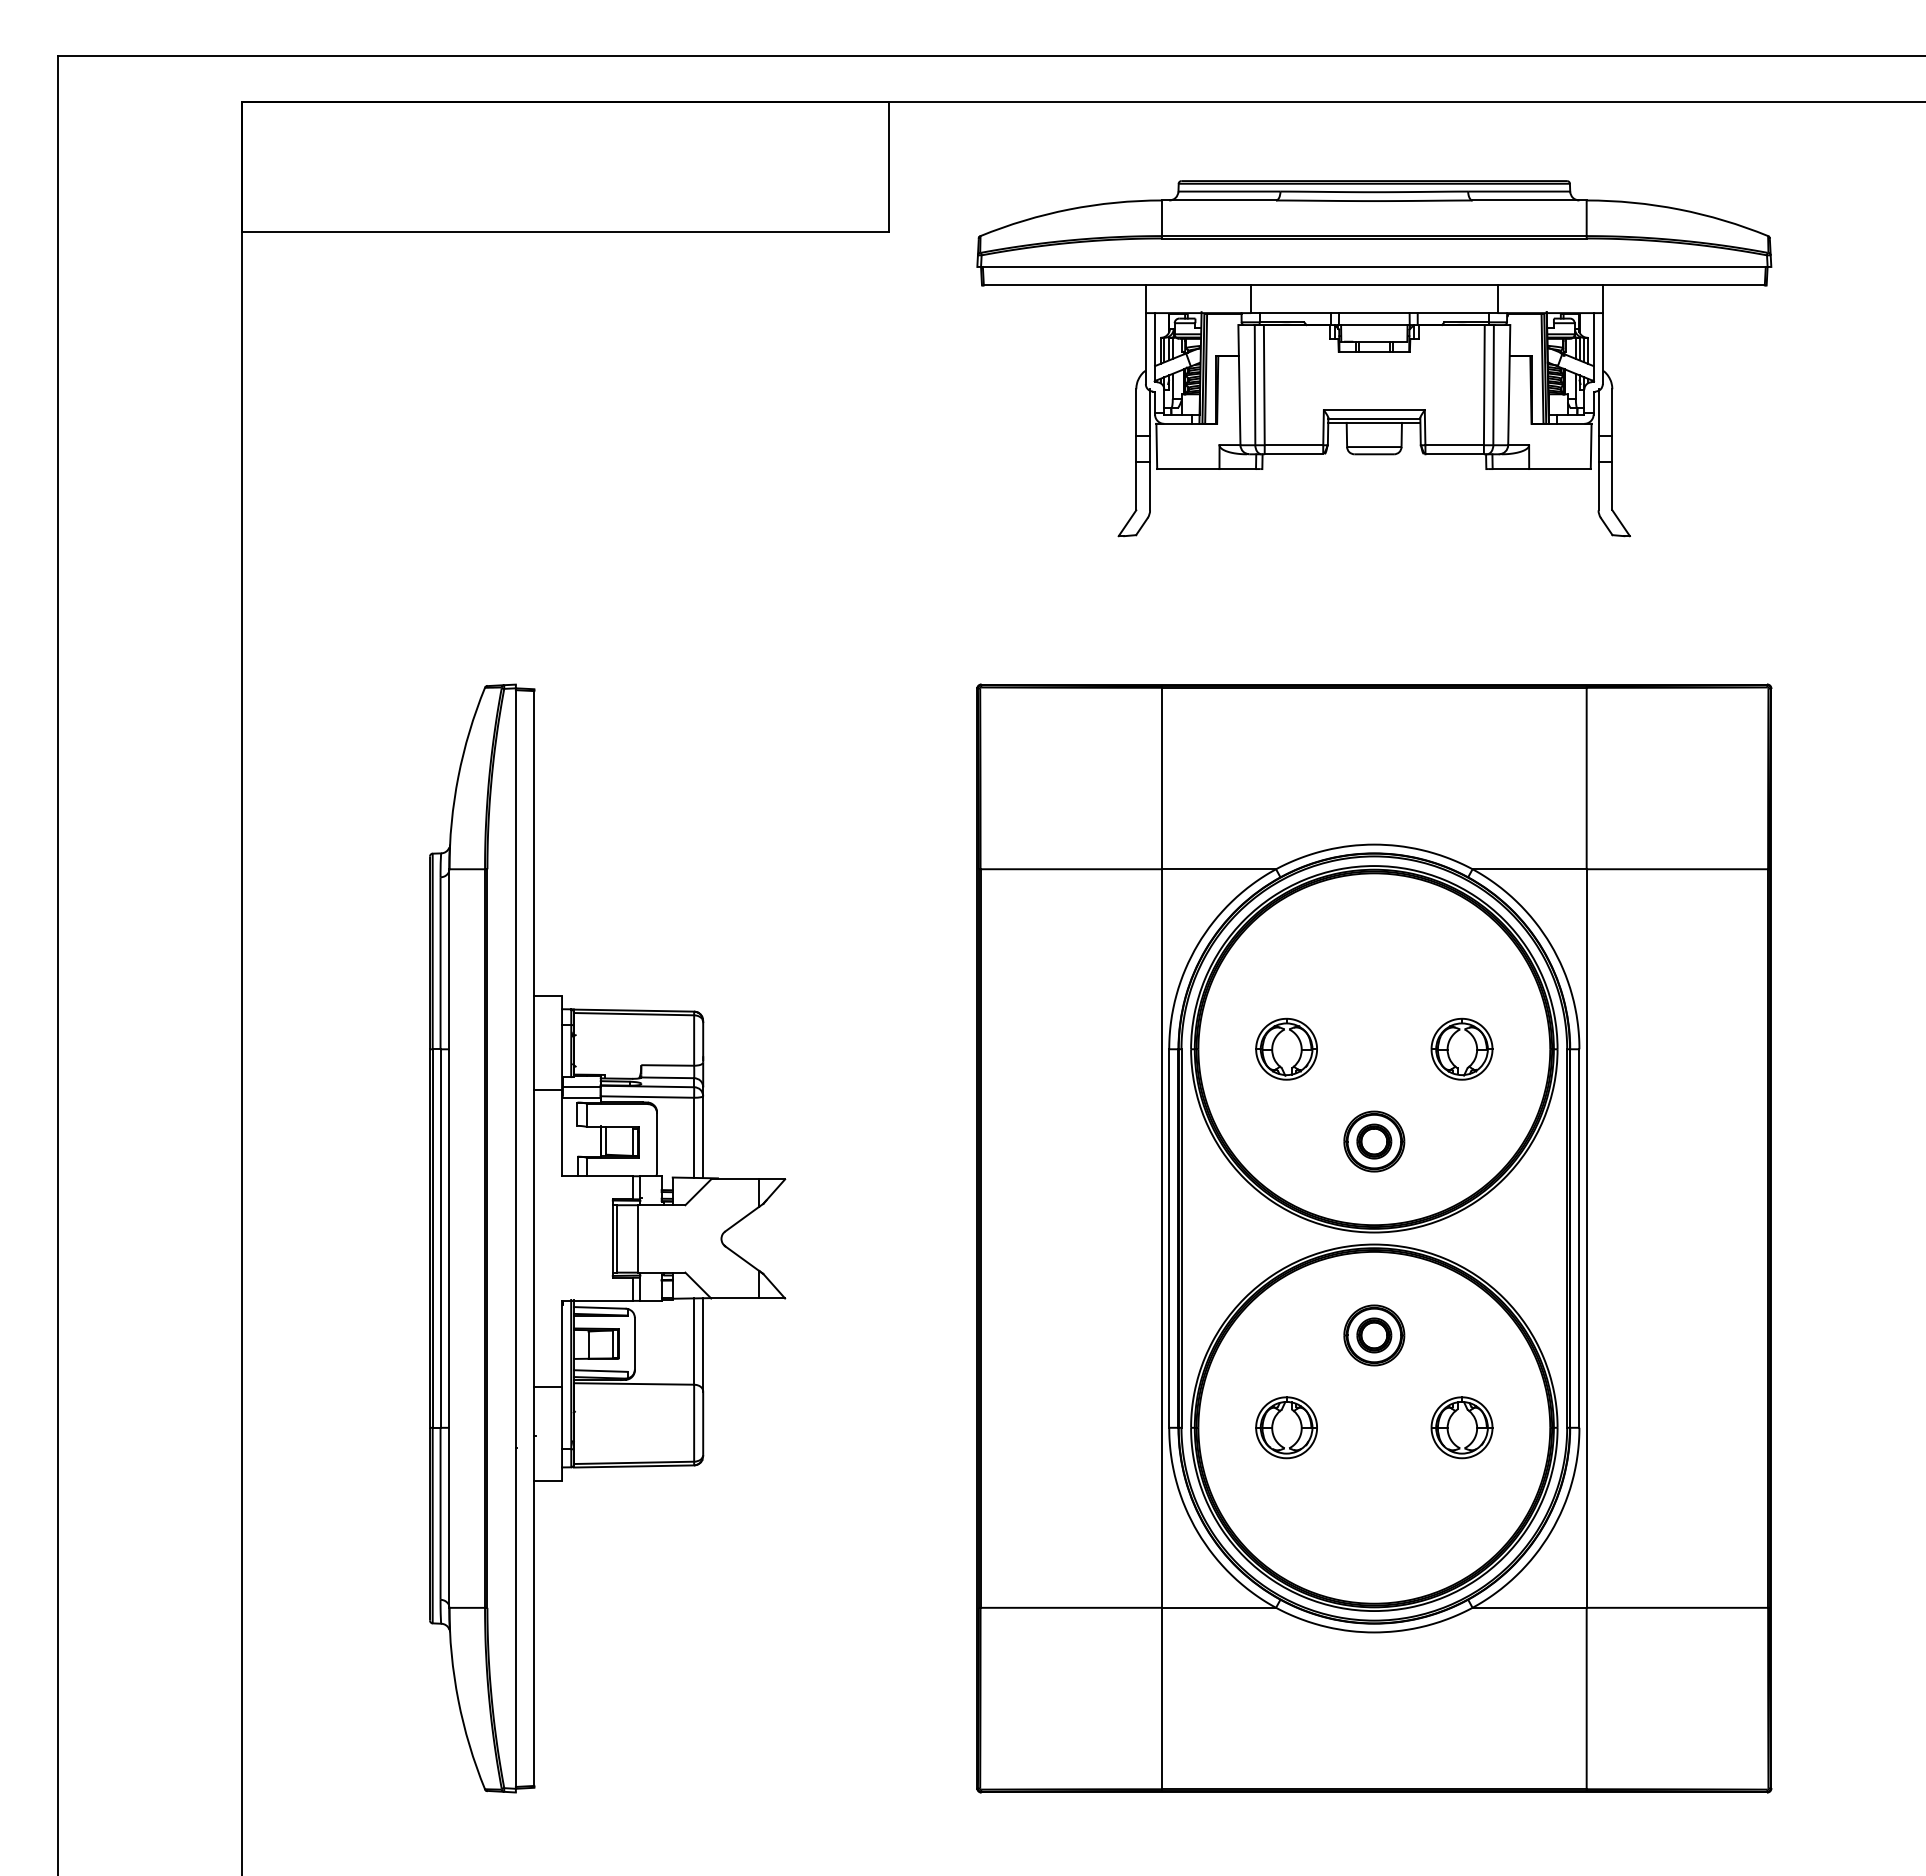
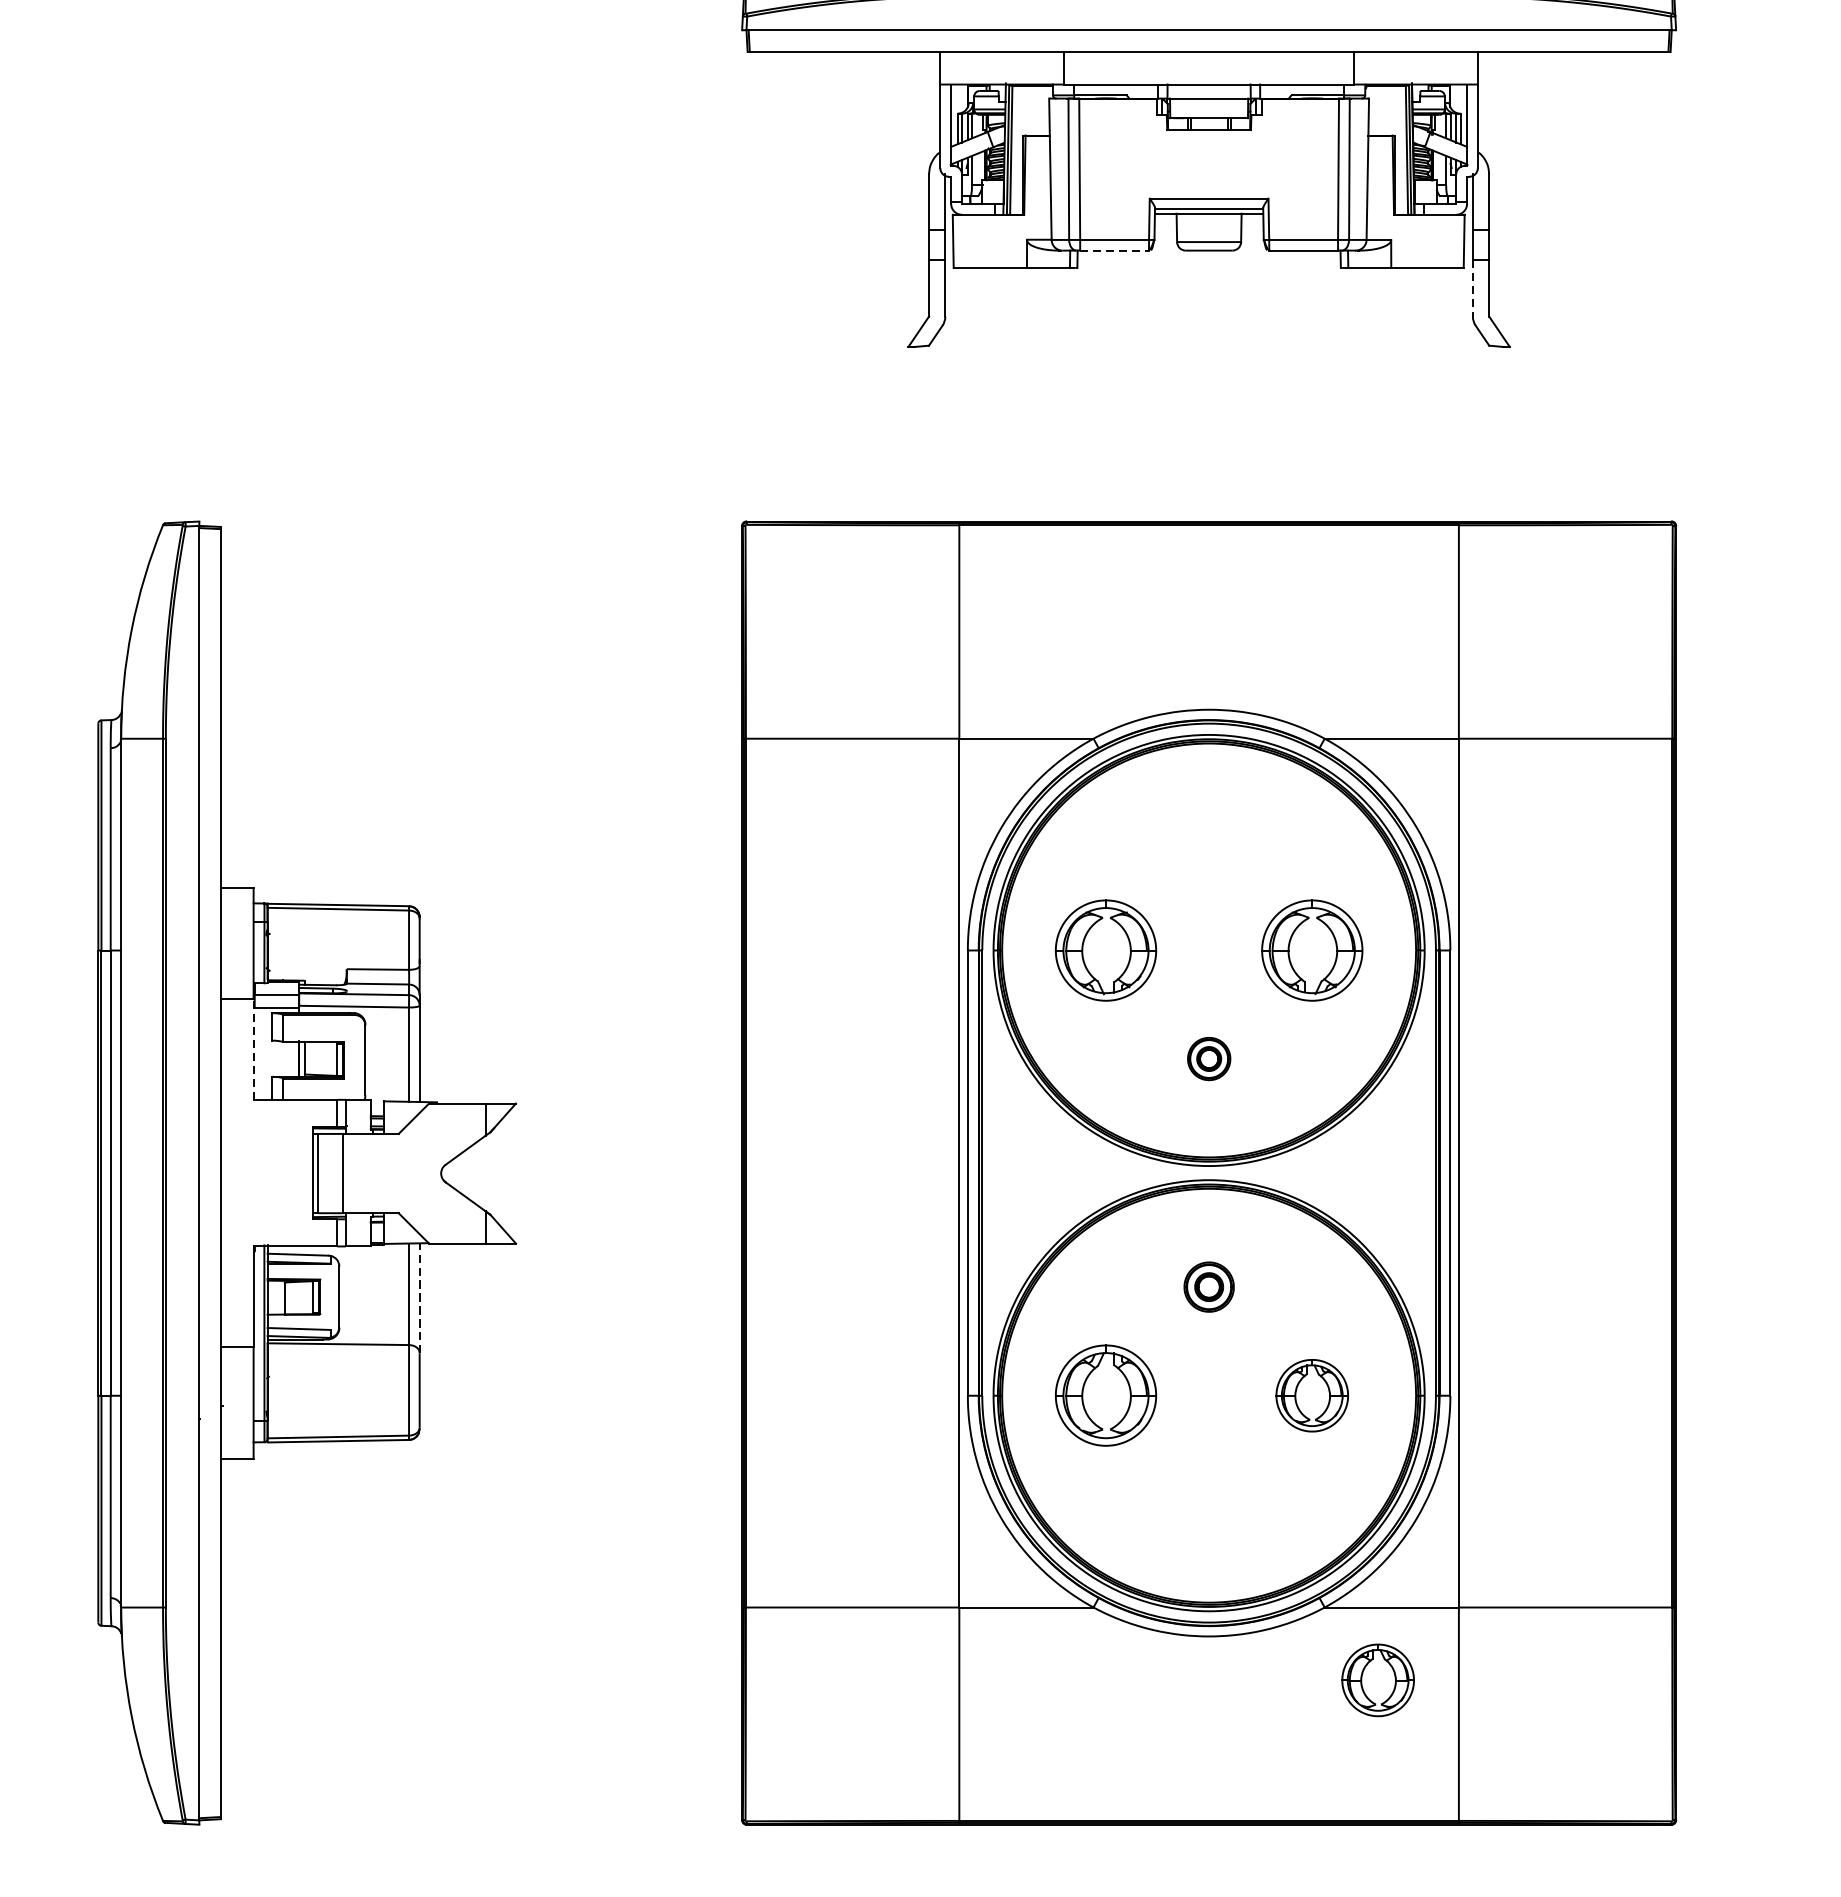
line: (1294, 454) -> (1115, 250), solid -> dashed
line: (1598, 486) -> (1472, 288), solid -> dashed
part: (1286, 1048) -> (1105, 949), size x1.4
part: (1461, 1048) -> (1311, 949), size x1.4
line: (562, 1133) -> (254, 1049), solid -> dashed
part: (1374, 1141) -> (1209, 1058), size x0.6
part: (1374, 1335) -> (1209, 1287), size x0.7
line: (703, 1345) -> (420, 1298), solid -> dashed
part: (1286, 1427) -> (1105, 1395), size x1.4
part: (1517, 1669) -> (1377, 1680), added

